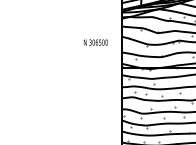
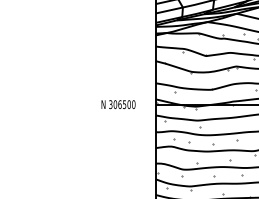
text: (95, 42) -> (117, 104), moved

